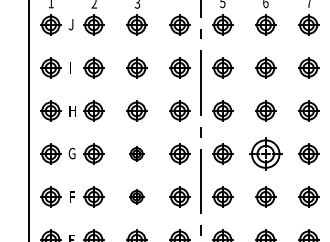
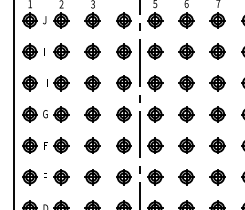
part: (136, 154) -> (92, 114), size x1.43
part: (265, 154) -> (186, 114), size x0.62
part: (136, 196) -> (92, 145), size x1.43

